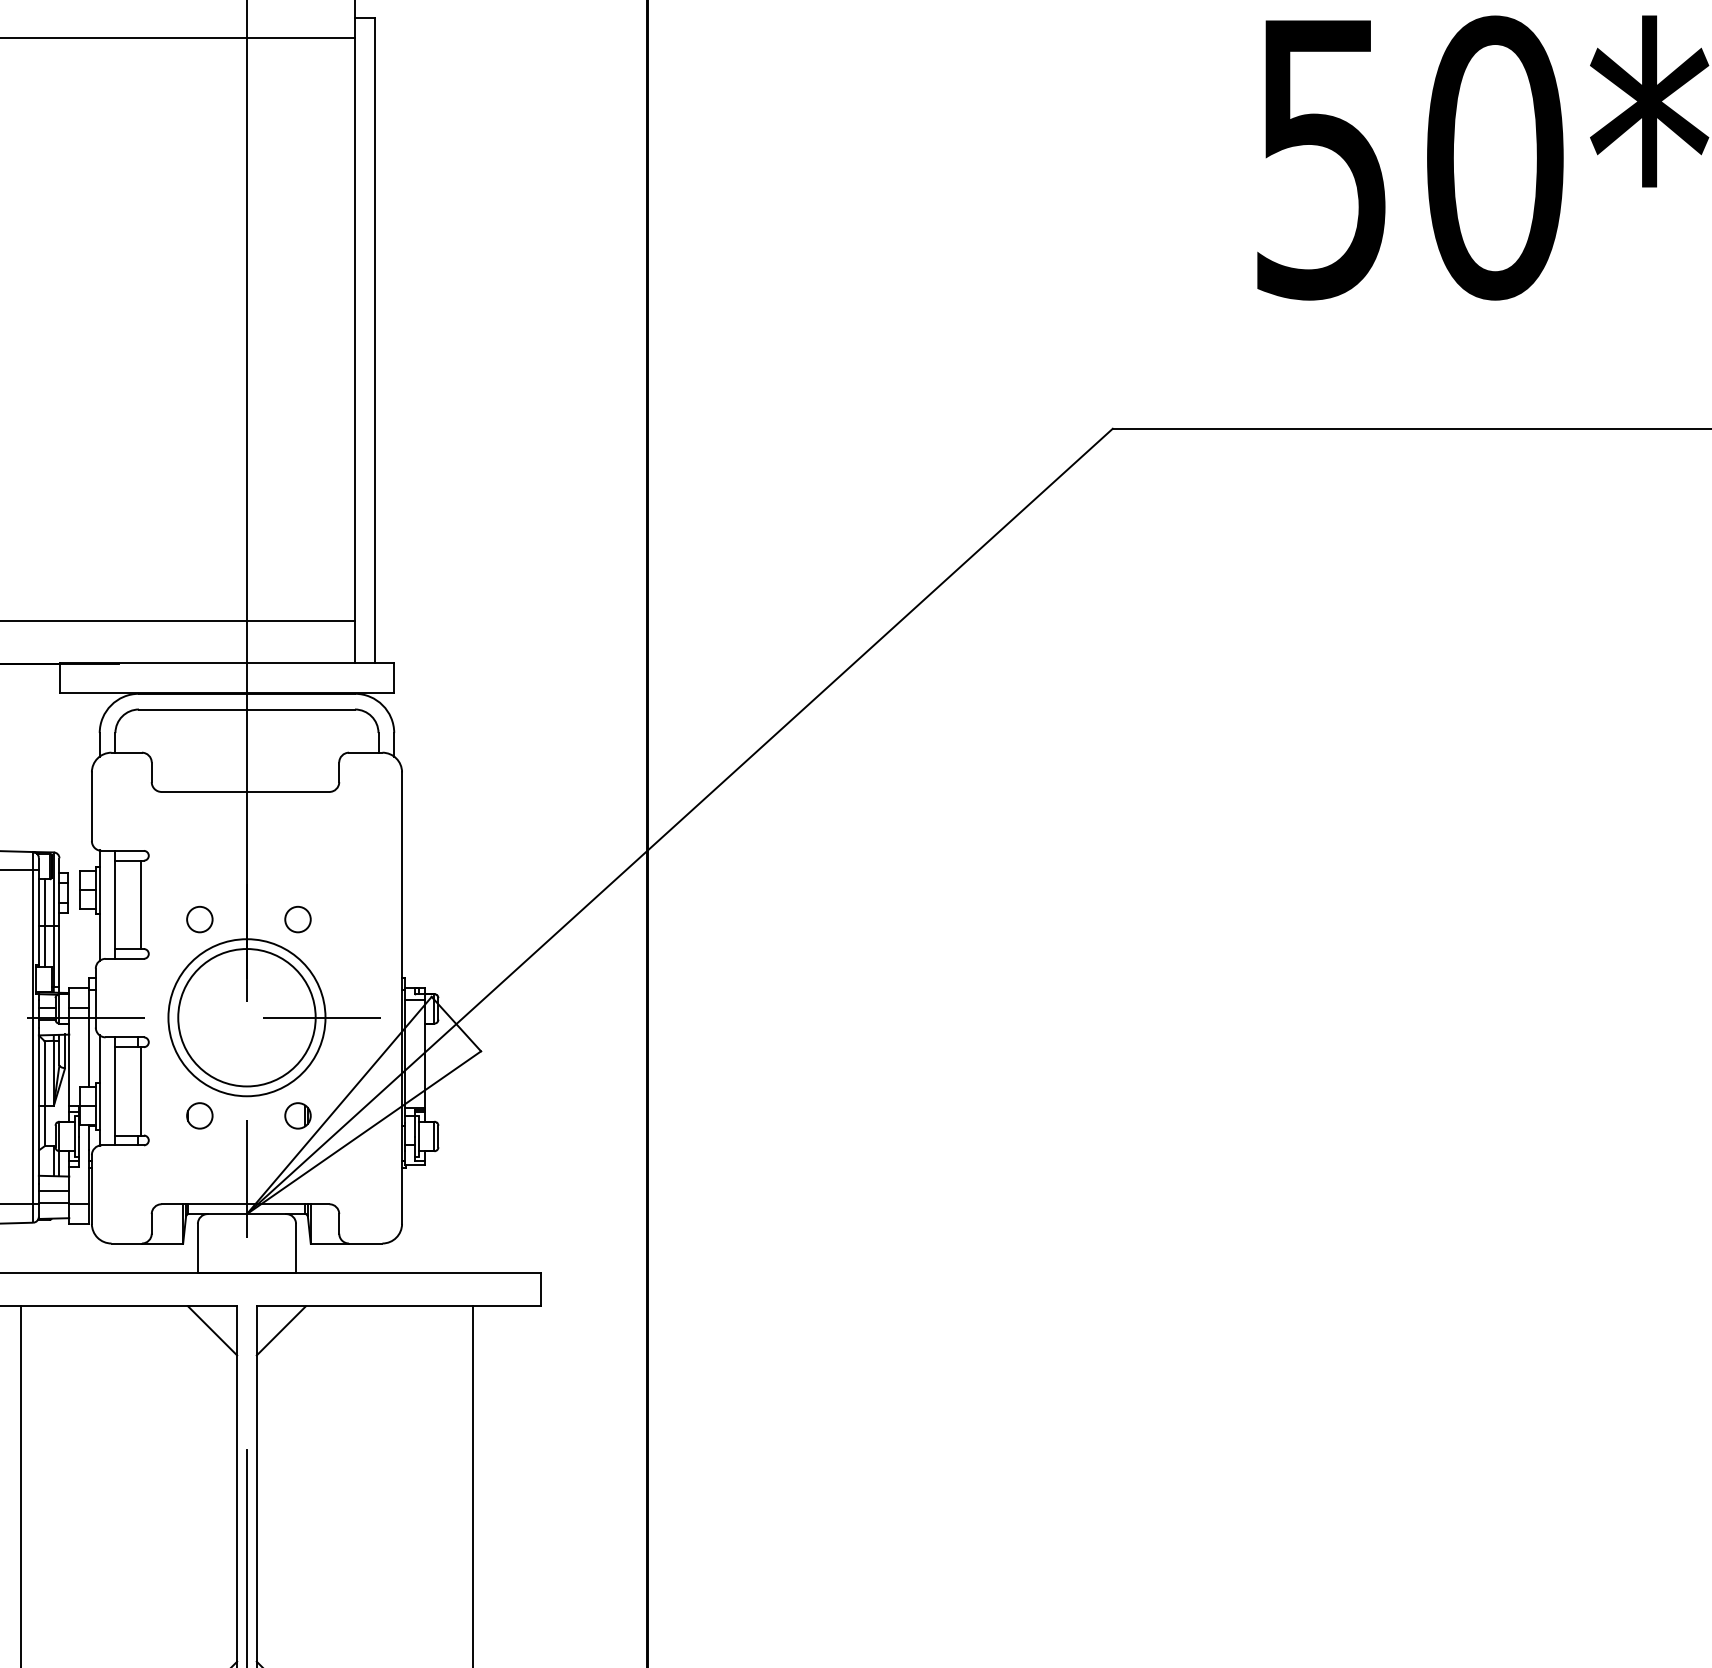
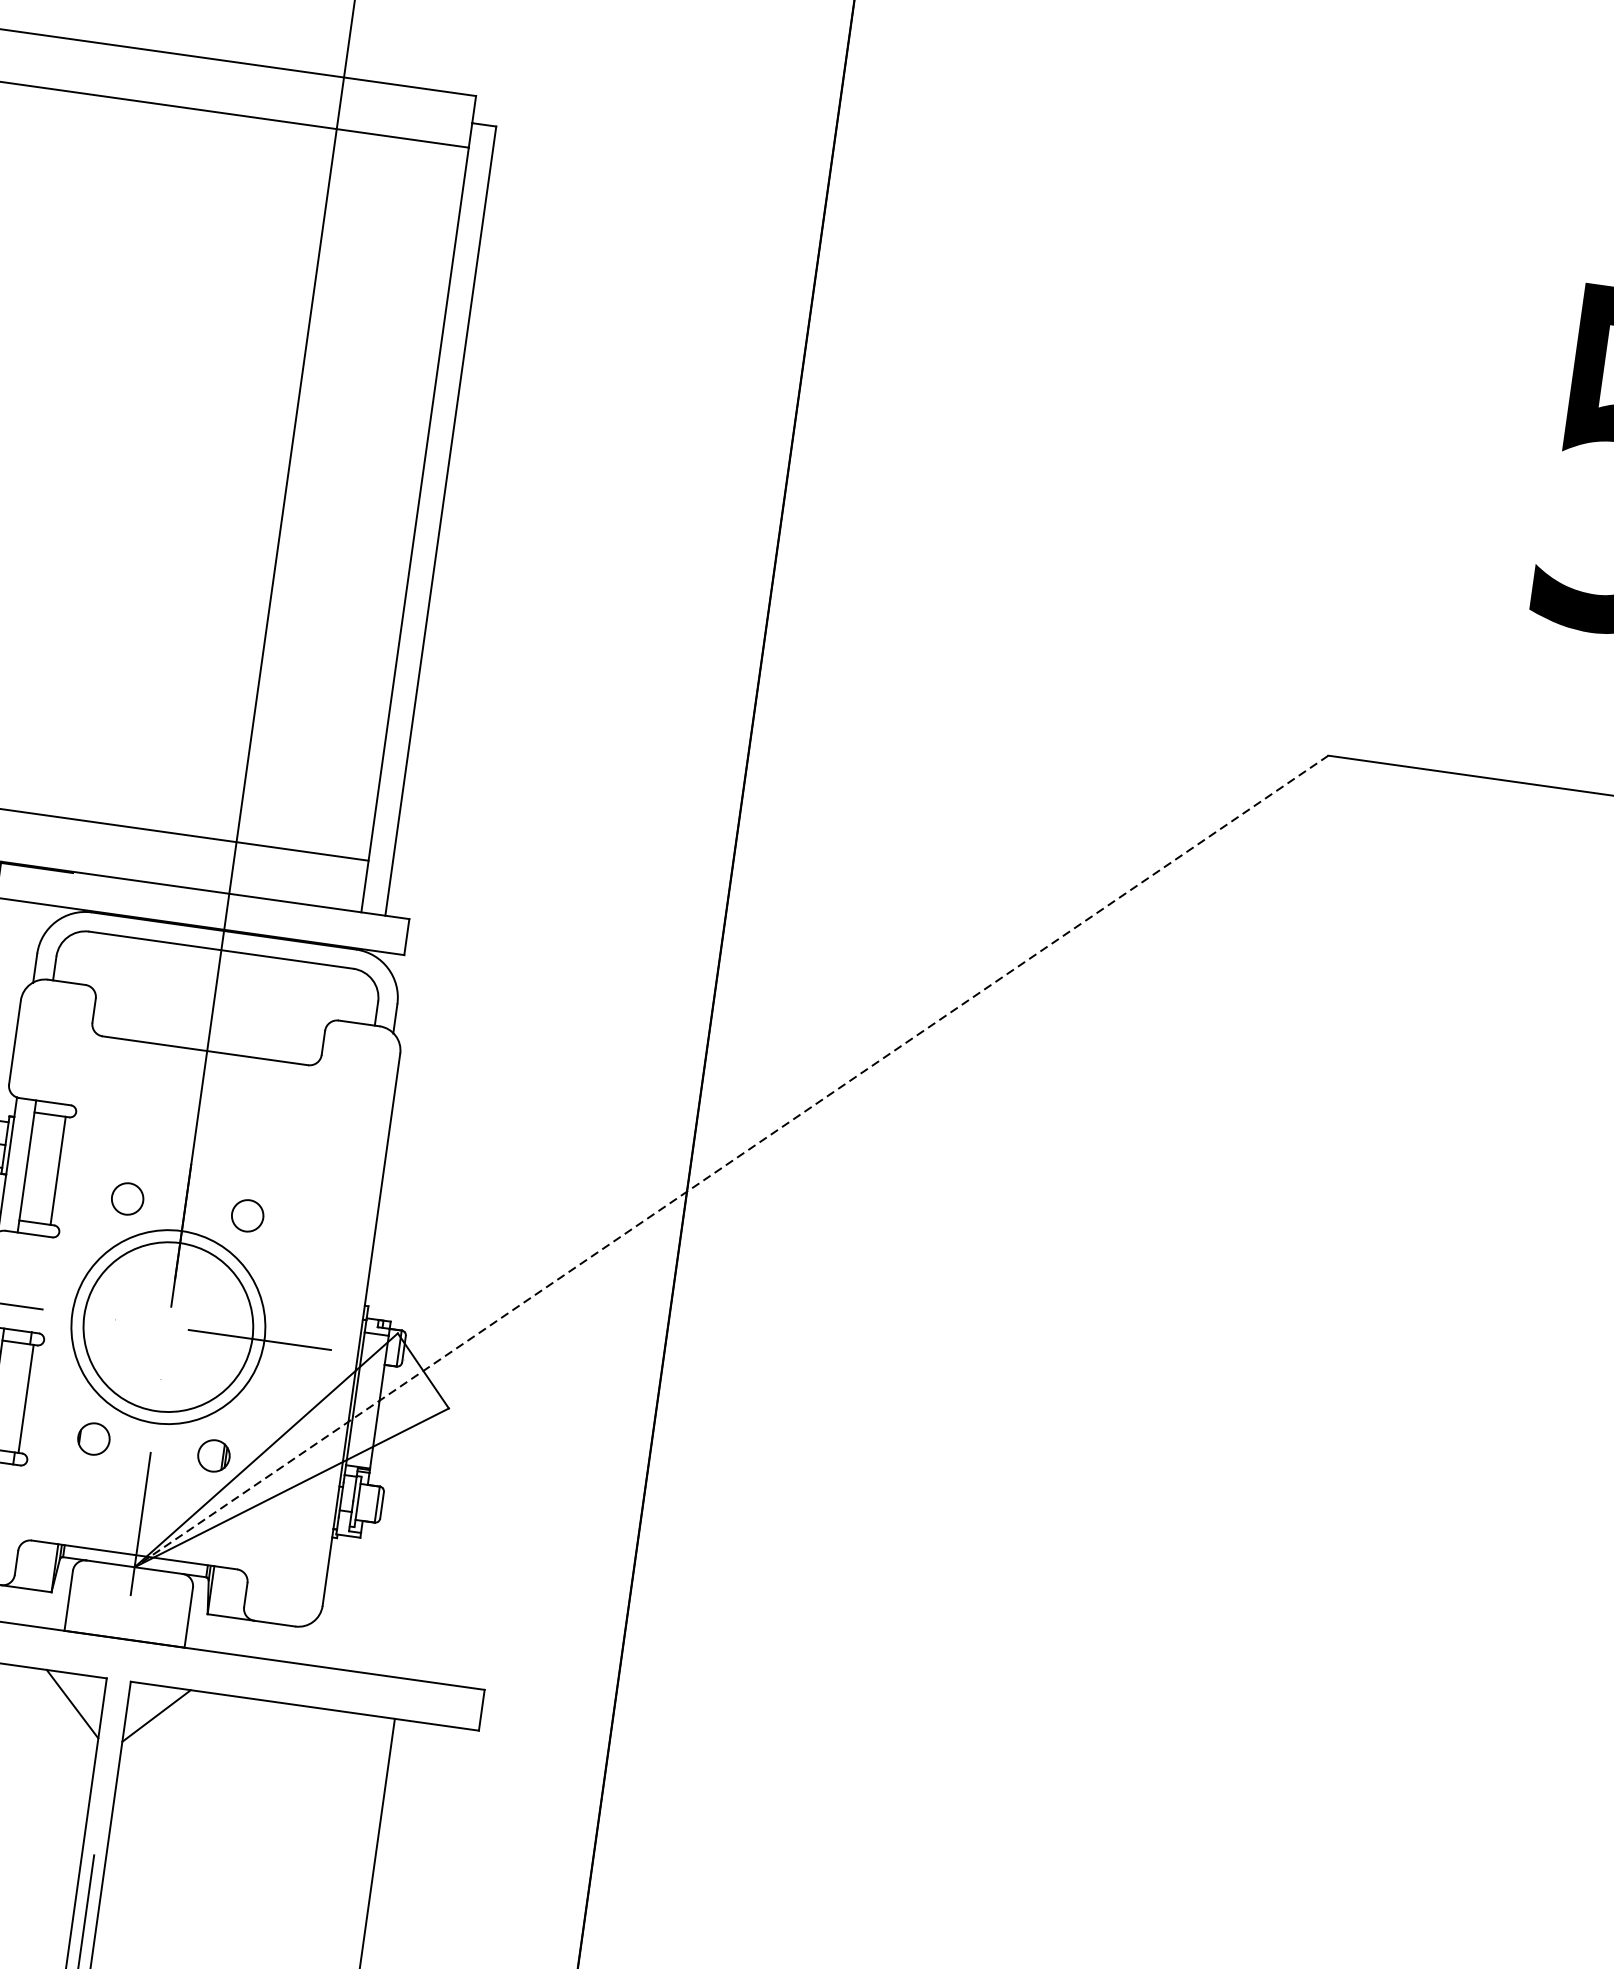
line: (679, 821) -> (731, 1161), solid -> dashed

